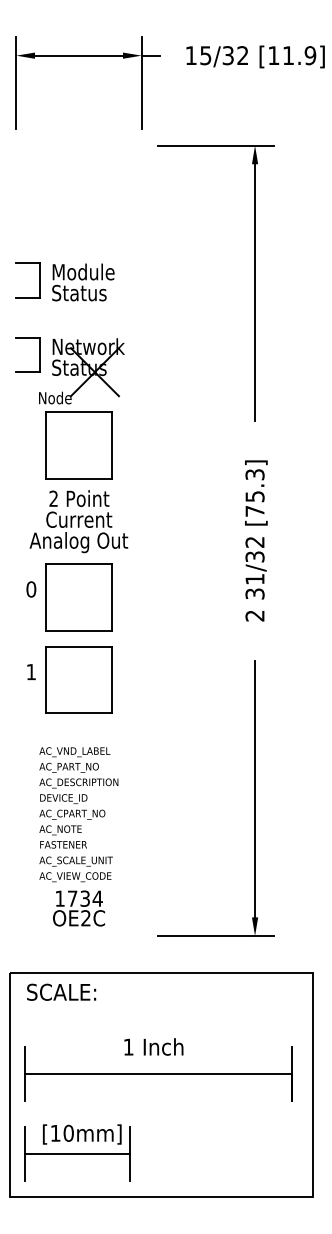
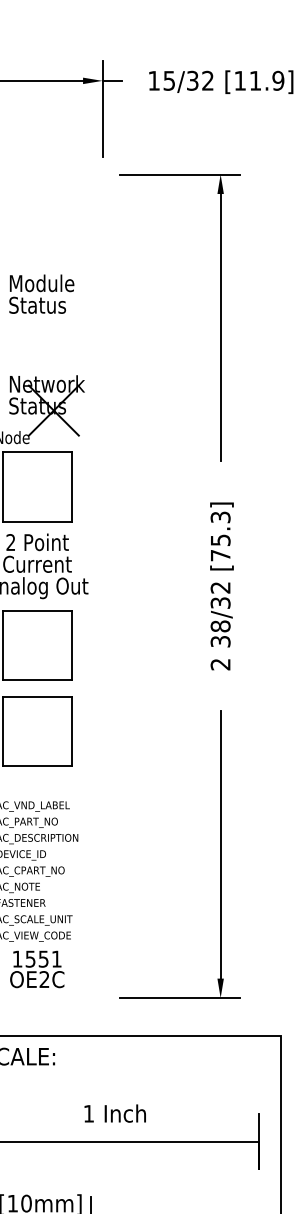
text: (83, 282) -> (41, 294), moved
text: (254, 578) -> (220, 625), 31/32 -> 38/32
text: (85, 898) -> (44, 958), 1734 -> 1551

